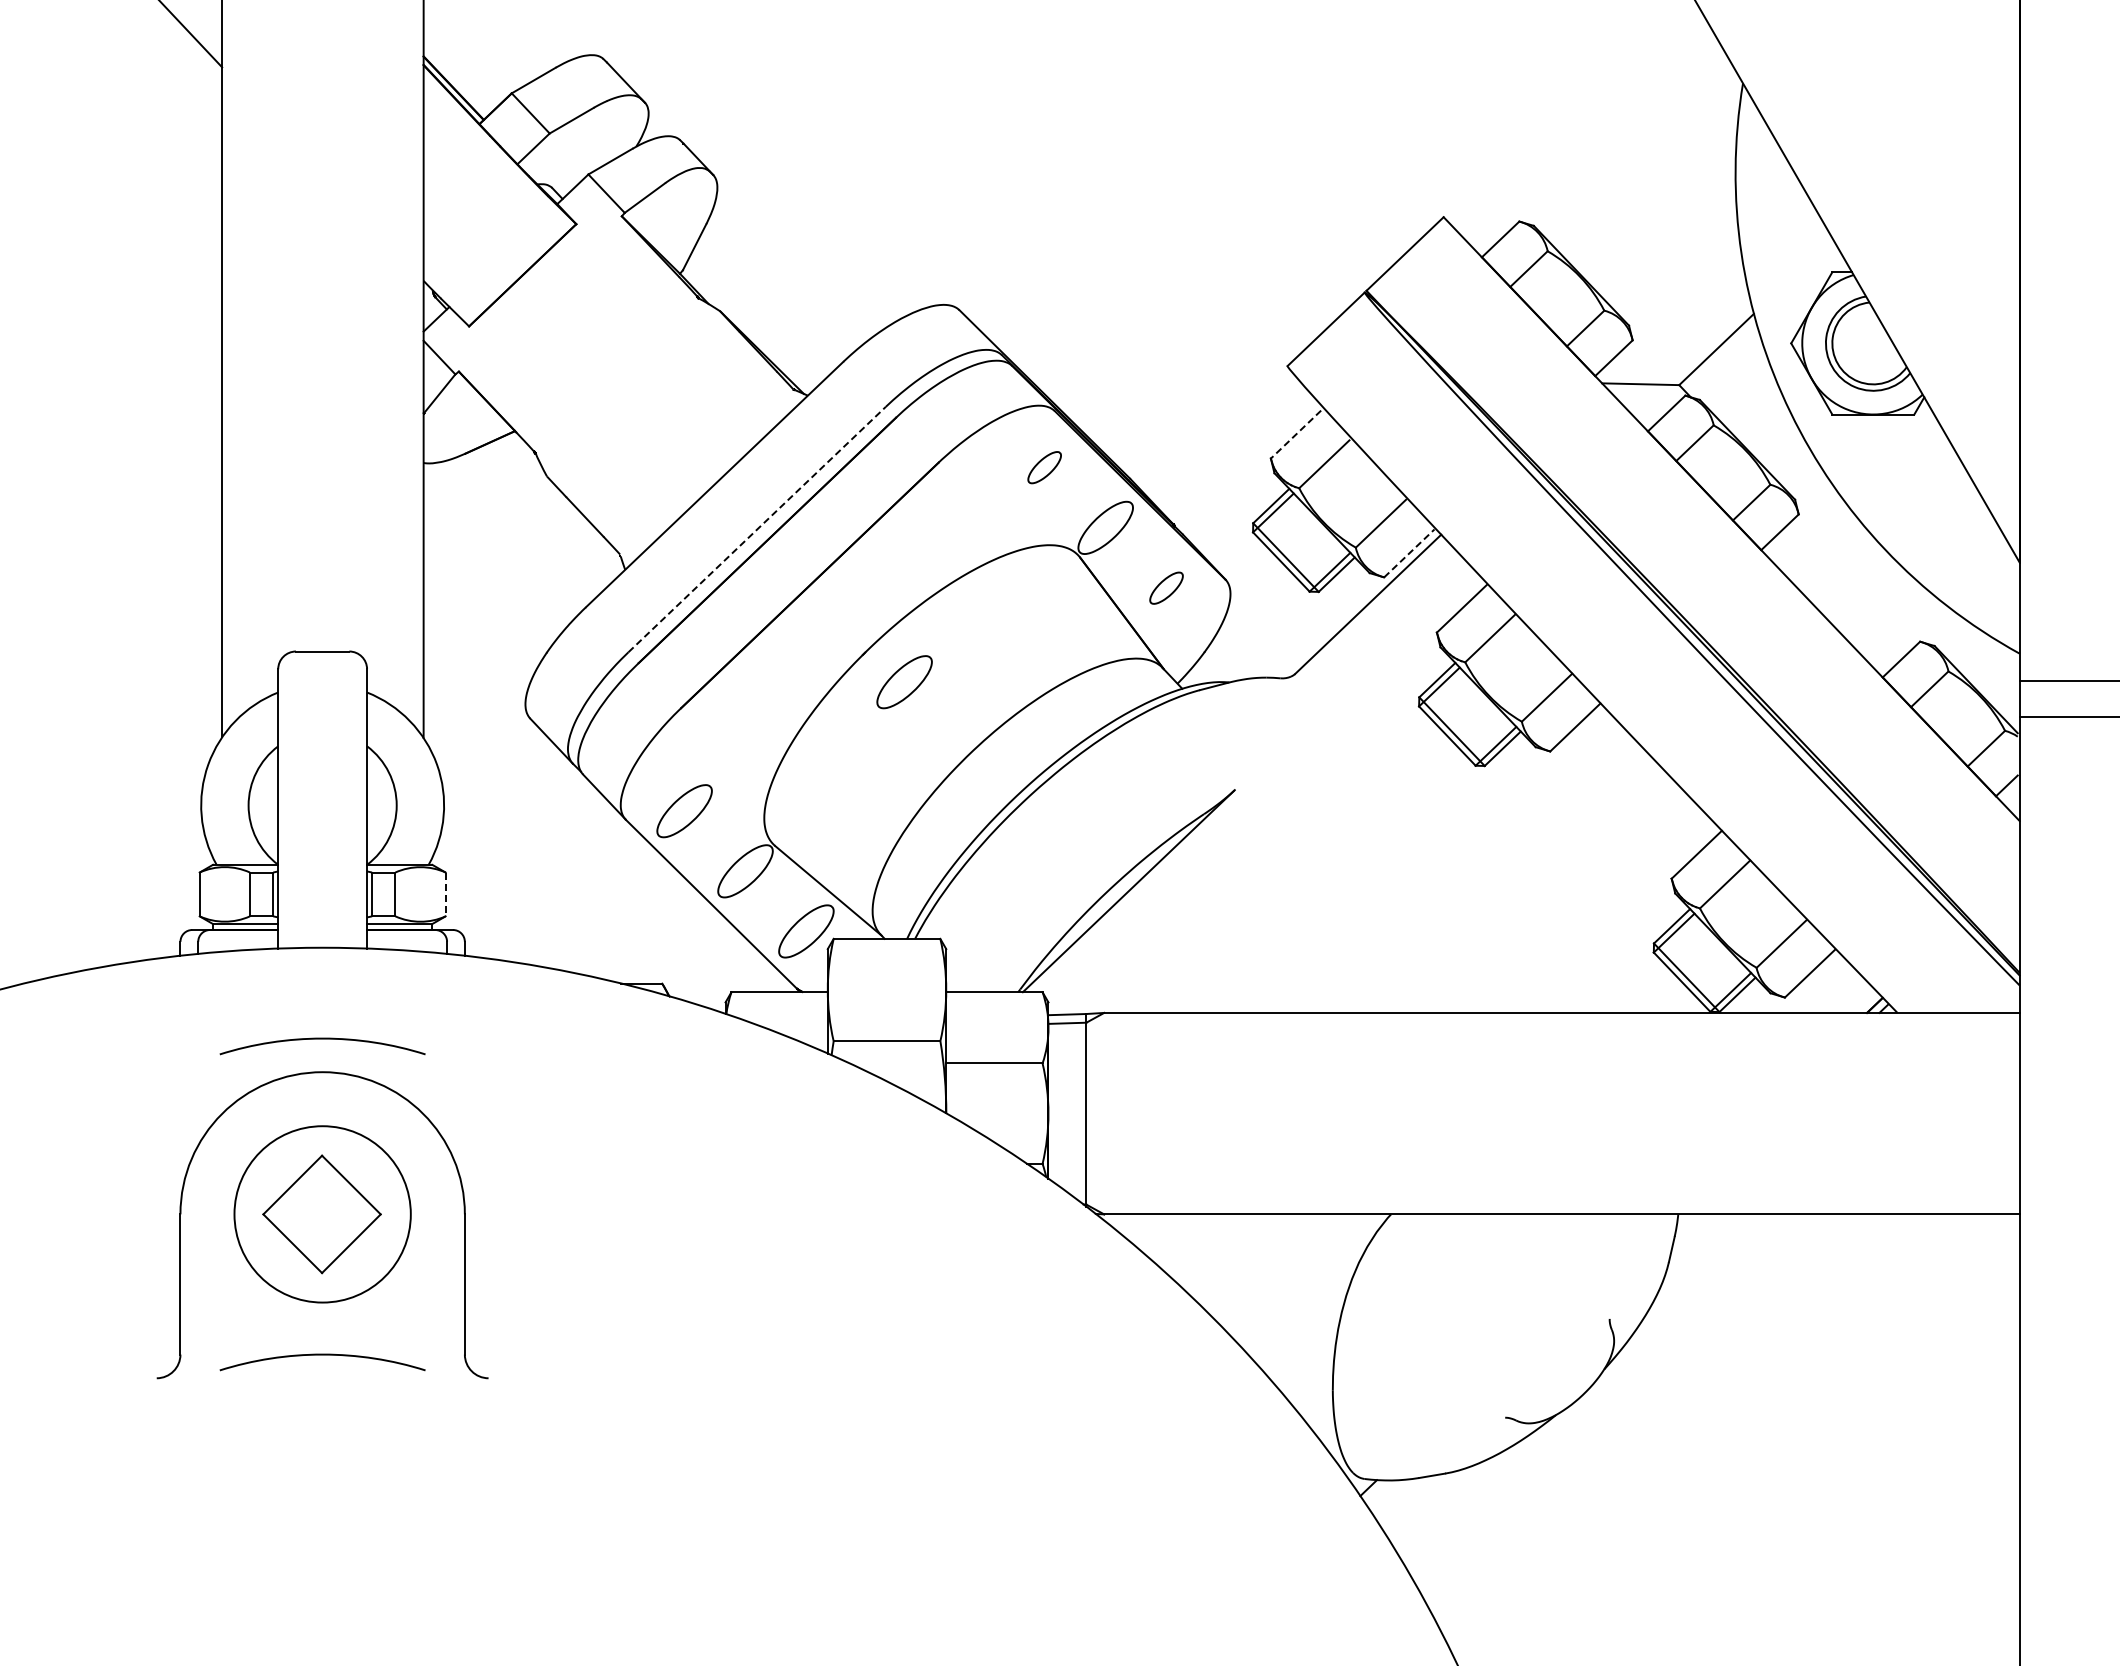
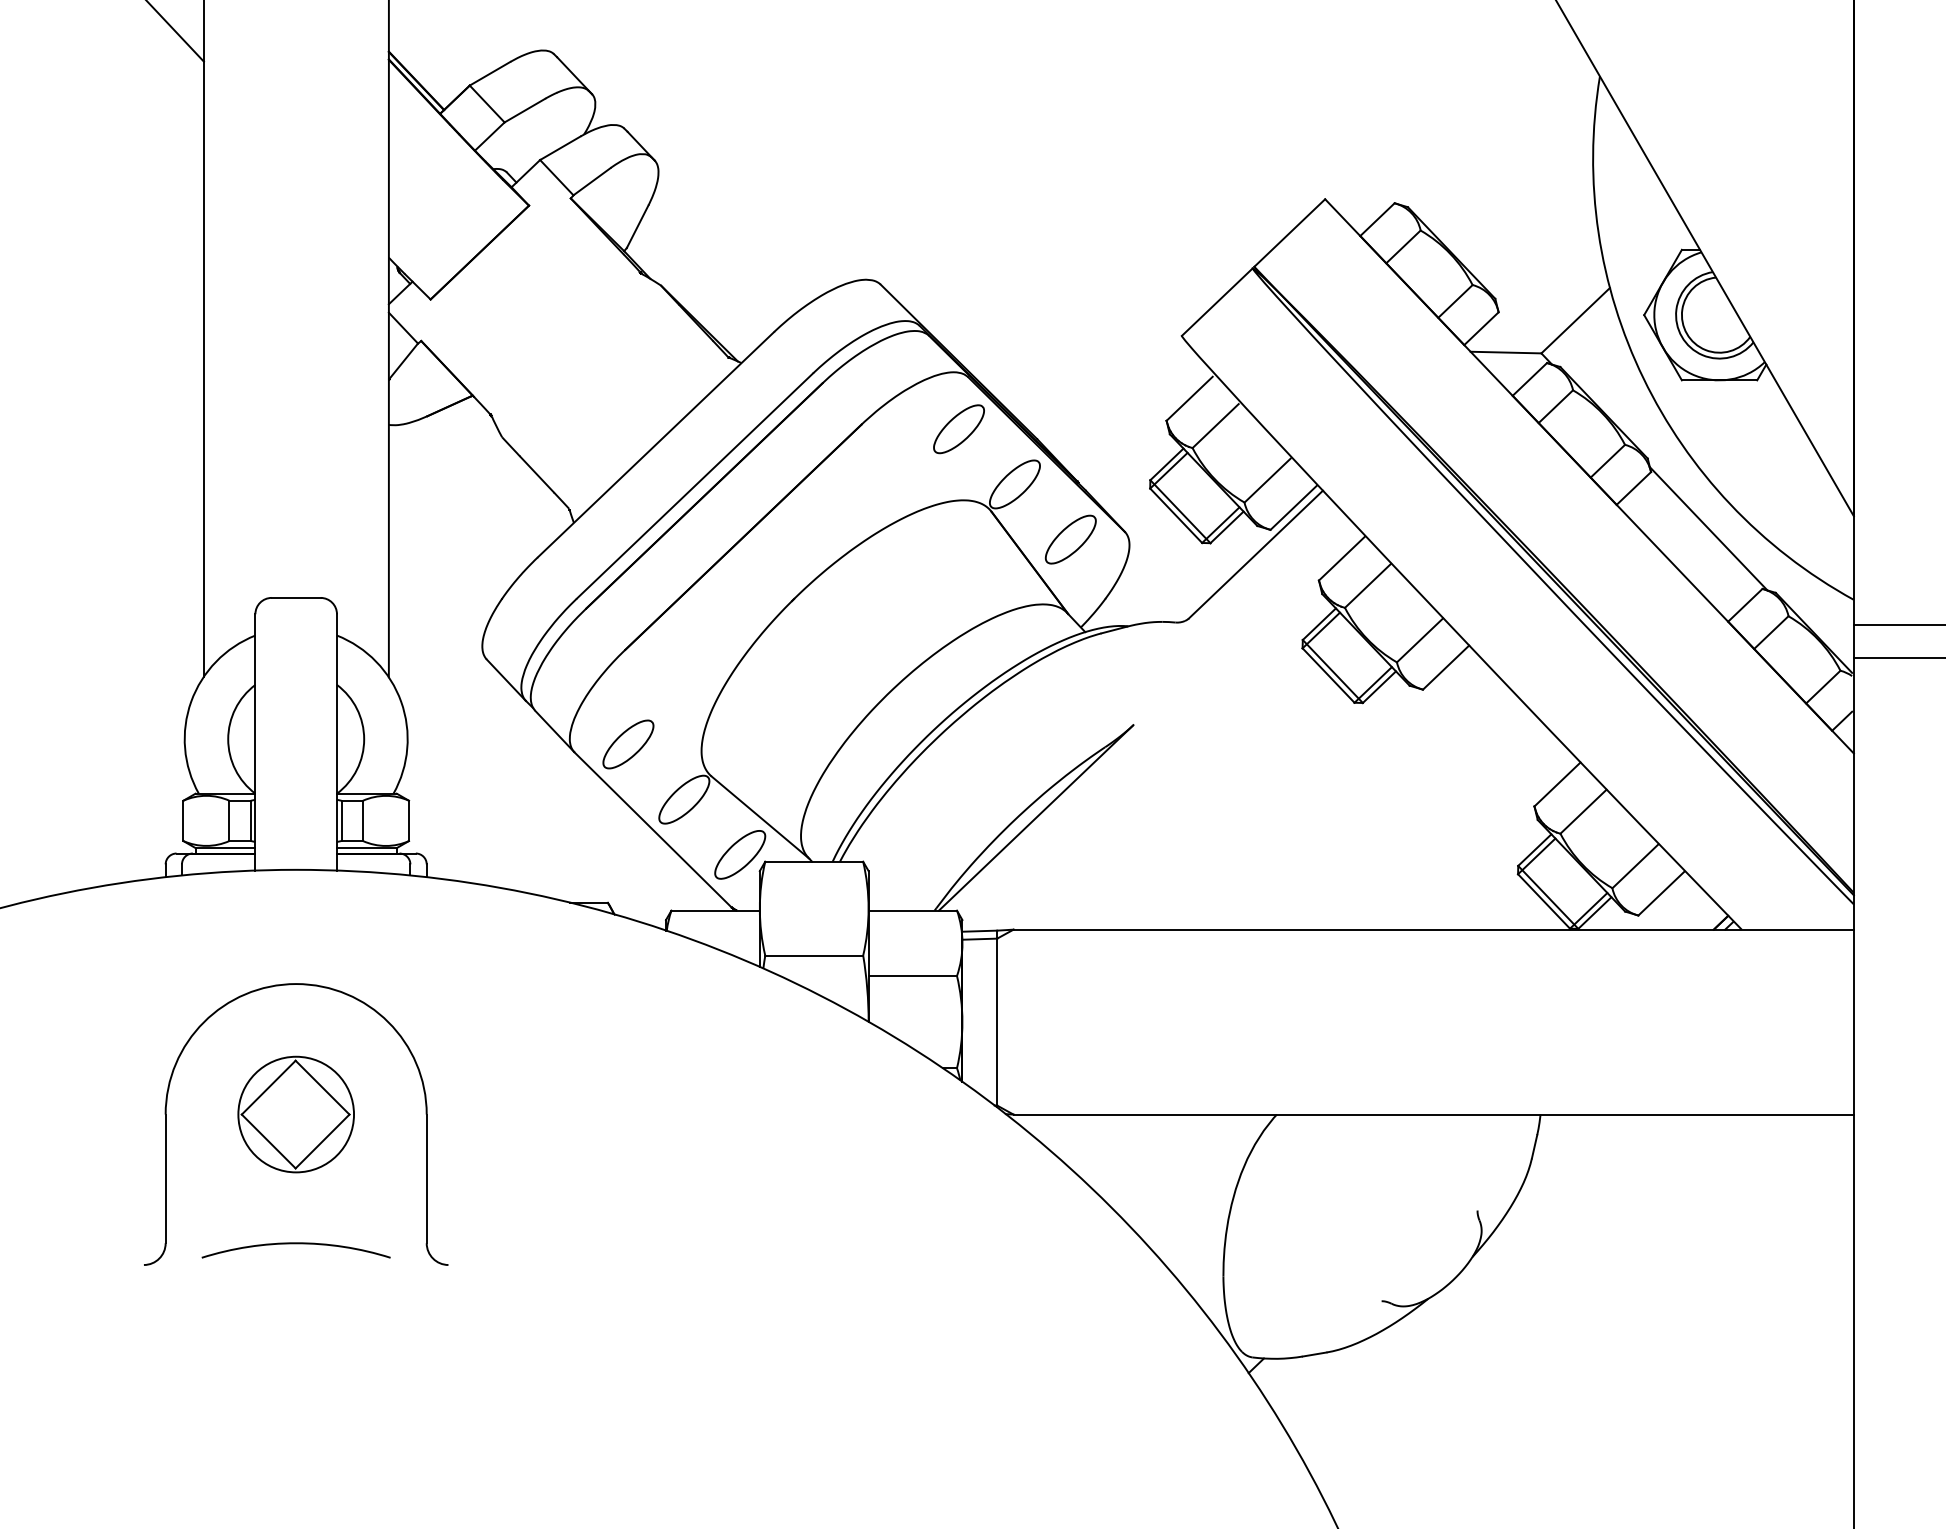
line: (1296, 434) -> (1190, 398), dashed -> solid
part: (1044, 467) -> (958, 429), size x1.67
line: (757, 529) -> (695, 485), dashed -> solid
line: (1409, 553) -> (1293, 507), dashed -> solid
line: (1861, 575) -> (1708, 528), added
part: (1166, 588) -> (1070, 540), size x1.67
part: (904, 682) -> (830, 626), removed
line: (445, 894) -> (408, 820), dashed -> solid
arc: (322, 1039) -> (296, 954), removed
circle: (322, 1214) -> (296, 1114), size x0.71

